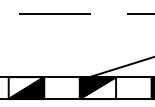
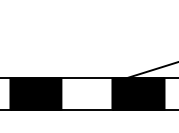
fill: (26, 88) -> (35, 94), added
fill: (97, 88) -> (137, 94), added

